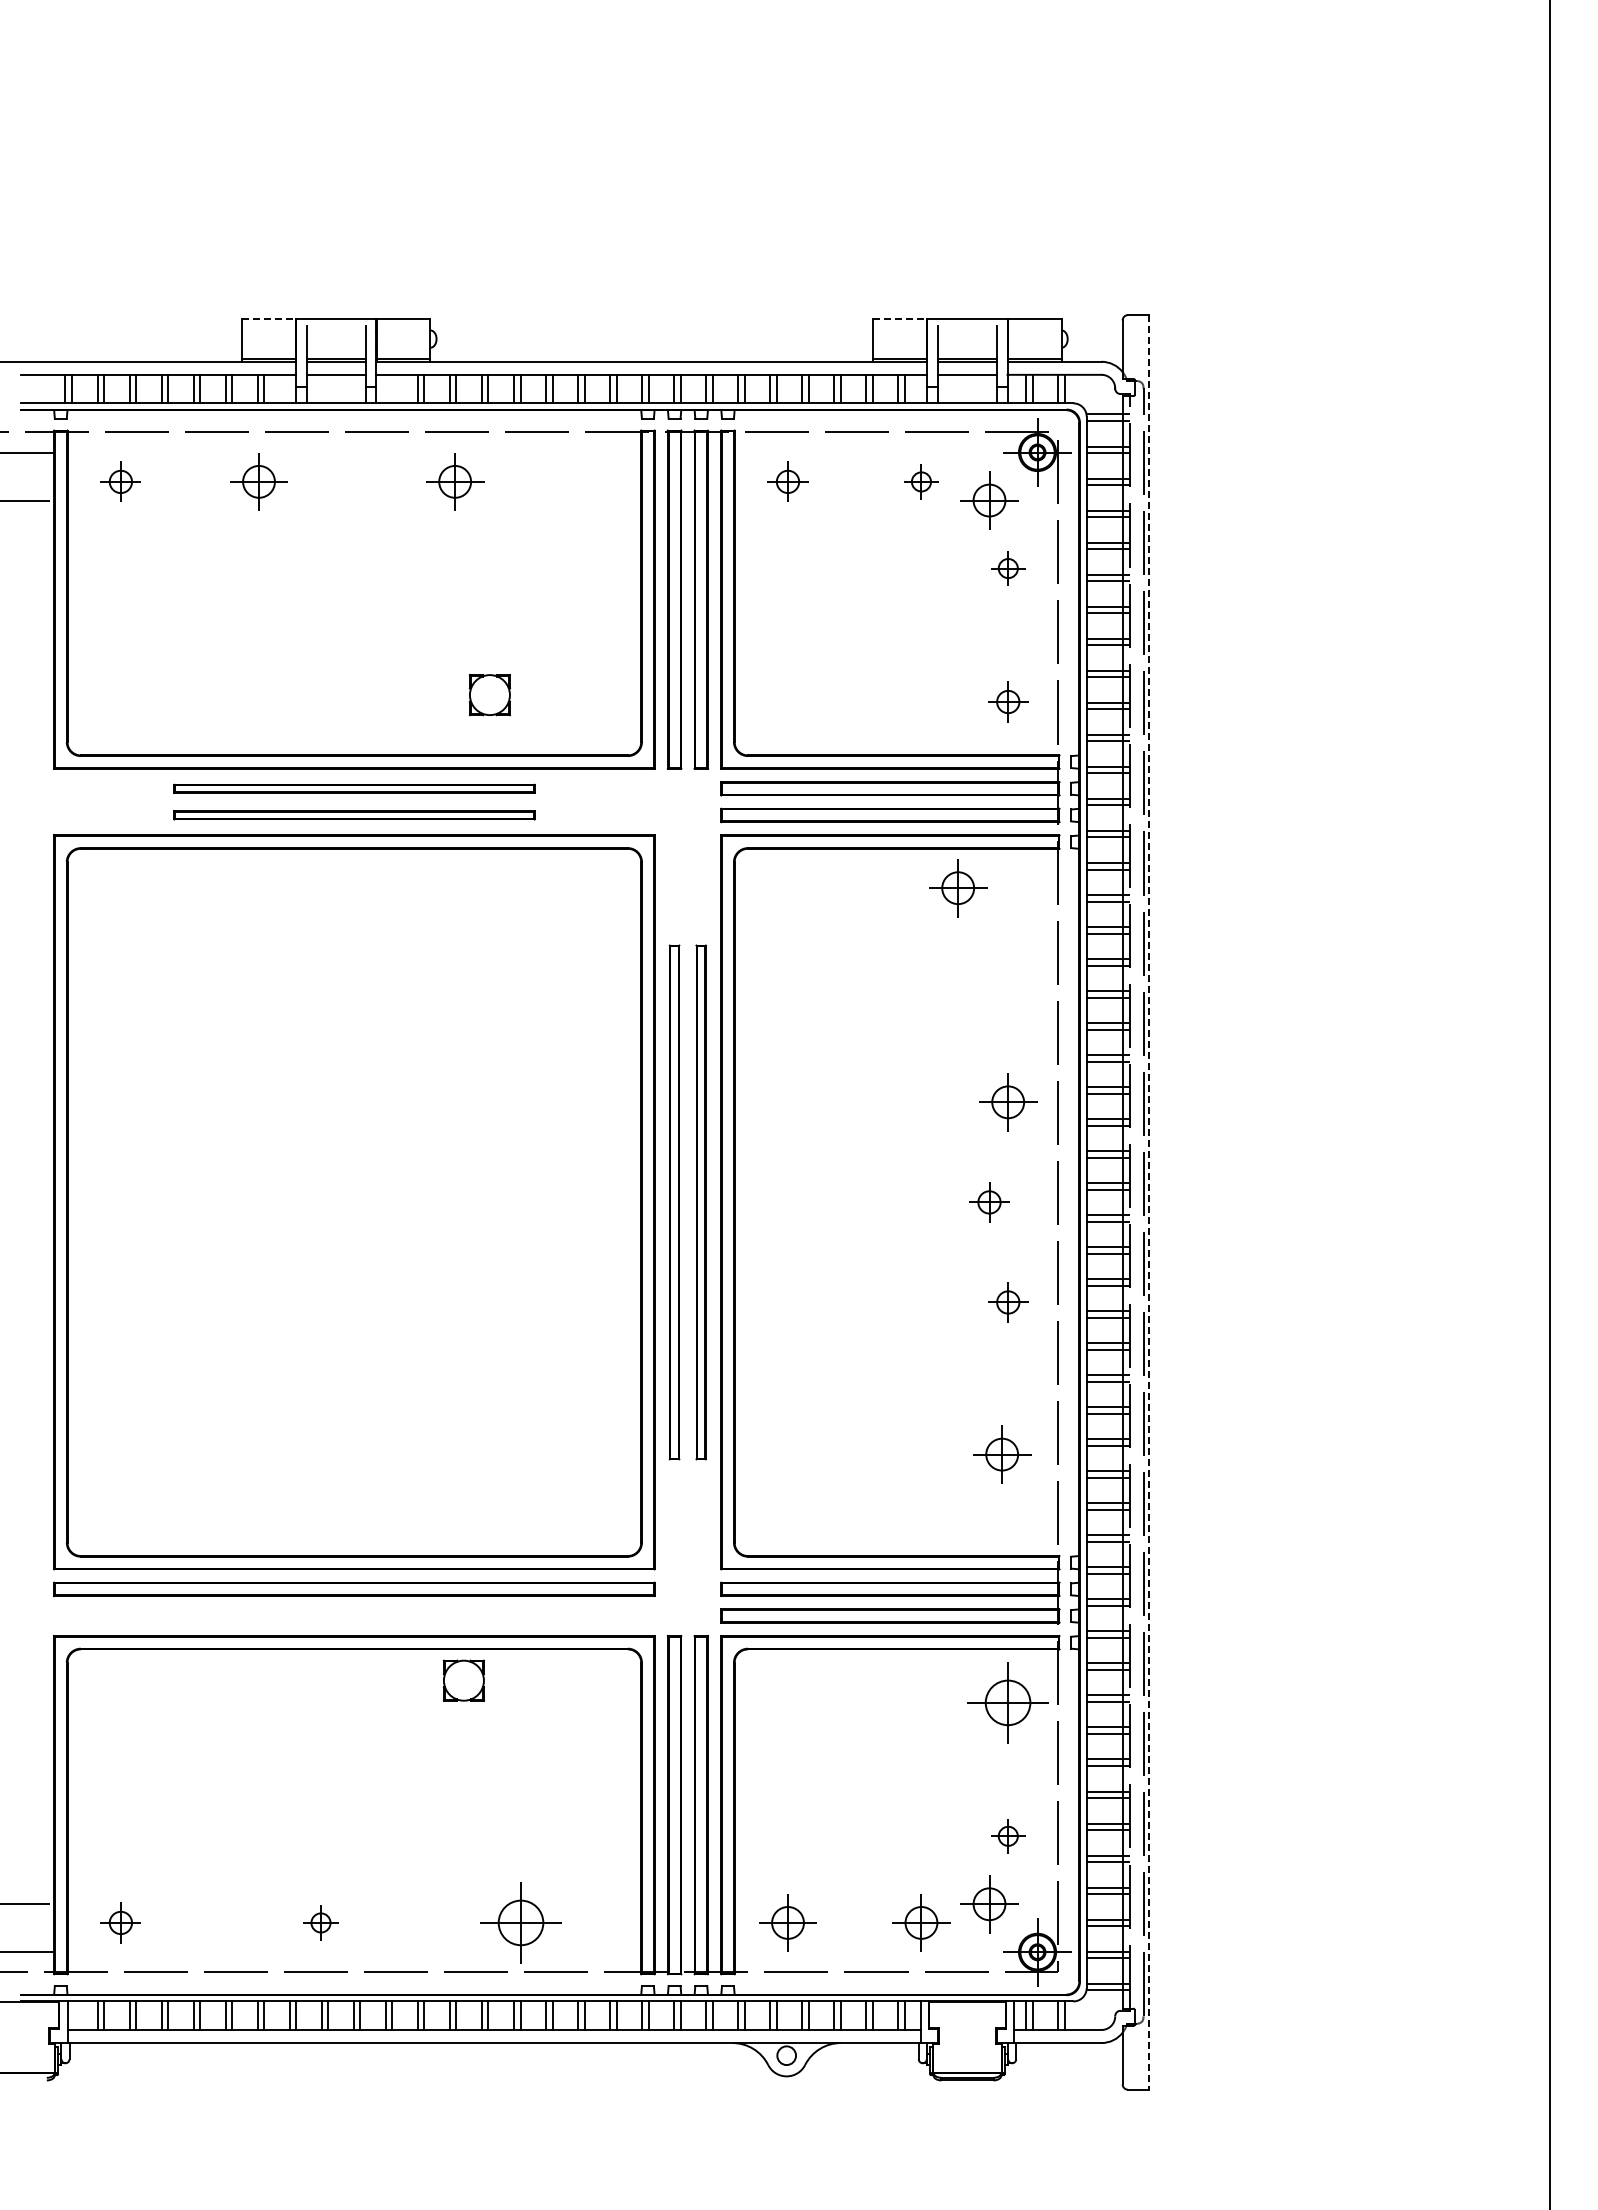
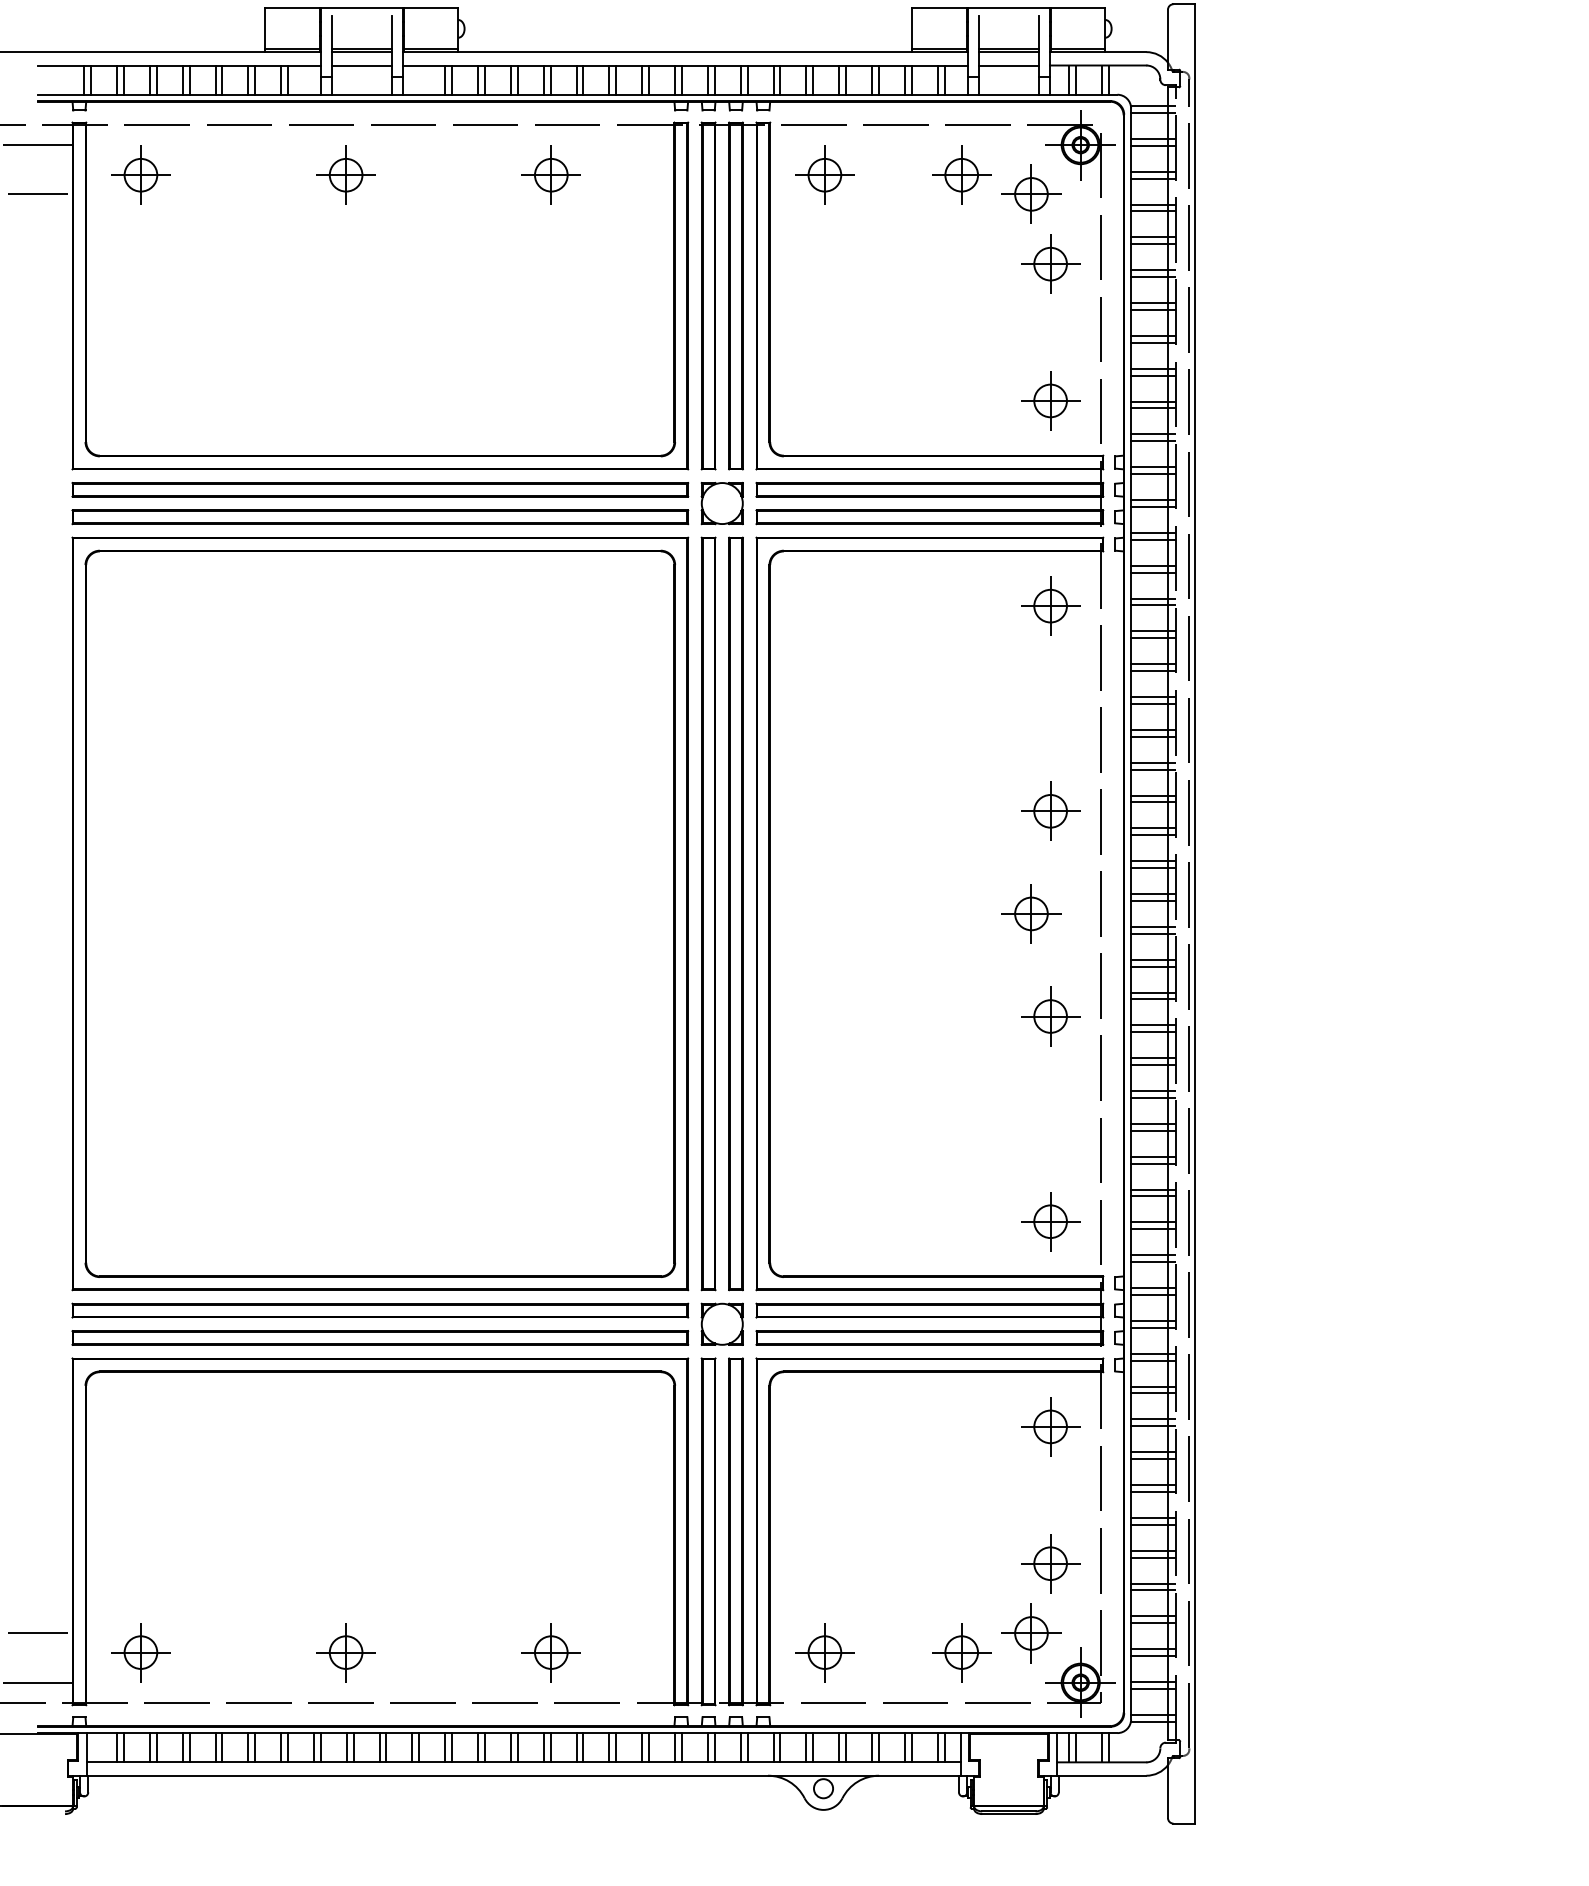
line: (268, 319) -> (292, 8), dashed -> solid
line: (900, 319) -> (940, 8), dashed -> solid
part: (120, 481) -> (140, 174), size x1.43
part: (258, 481) -> (345, 174), moved
part: (455, 481) -> (551, 174), moved
part: (787, 481) -> (824, 174), size x1.43
part: (921, 481) -> (961, 174), size x1.67
part: (1008, 568) -> (1050, 264), size x1.67
part: (489, 695) -> (721, 503), moved
part: (1008, 701) -> (1050, 400), size x1.43
part: (354, 788) -> (380, 489), size x1.67
part: (354, 815) -> (380, 517), size x1.67
part: (958, 888) -> (1050, 606), moved
part: (674, 1202) -> (708, 914), size x1.43
part: (700, 1202) -> (735, 914), size x1.43
part: (989, 1202) -> (1031, 914), size x1.43
line: (1149, 1202) -> (1195, 914), dashed -> solid
part: (1008, 1302) -> (1050, 1016), size x1.43
part: (1002, 1454) -> (1050, 1221), moved
part: (354, 1615) -> (380, 1337), added
part: (463, 1680) -> (721, 1324), moved
part: (1008, 1702) -> (1050, 1426), size x0.71
part: (1008, 1836) -> (1050, 1563), size x1.67
part: (120, 1922) -> (140, 1652), size x1.43
part: (320, 1922) -> (345, 1652), size x1.67
part: (521, 1922) -> (551, 1652), size x0.71

